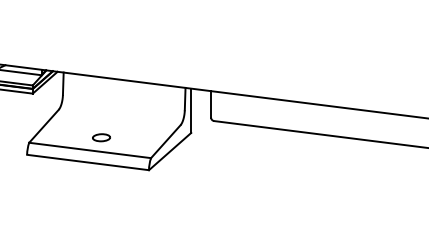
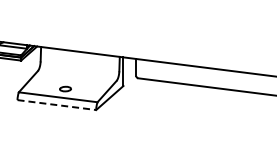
line: (87, 163) -> (56, 105), solid -> dashed

